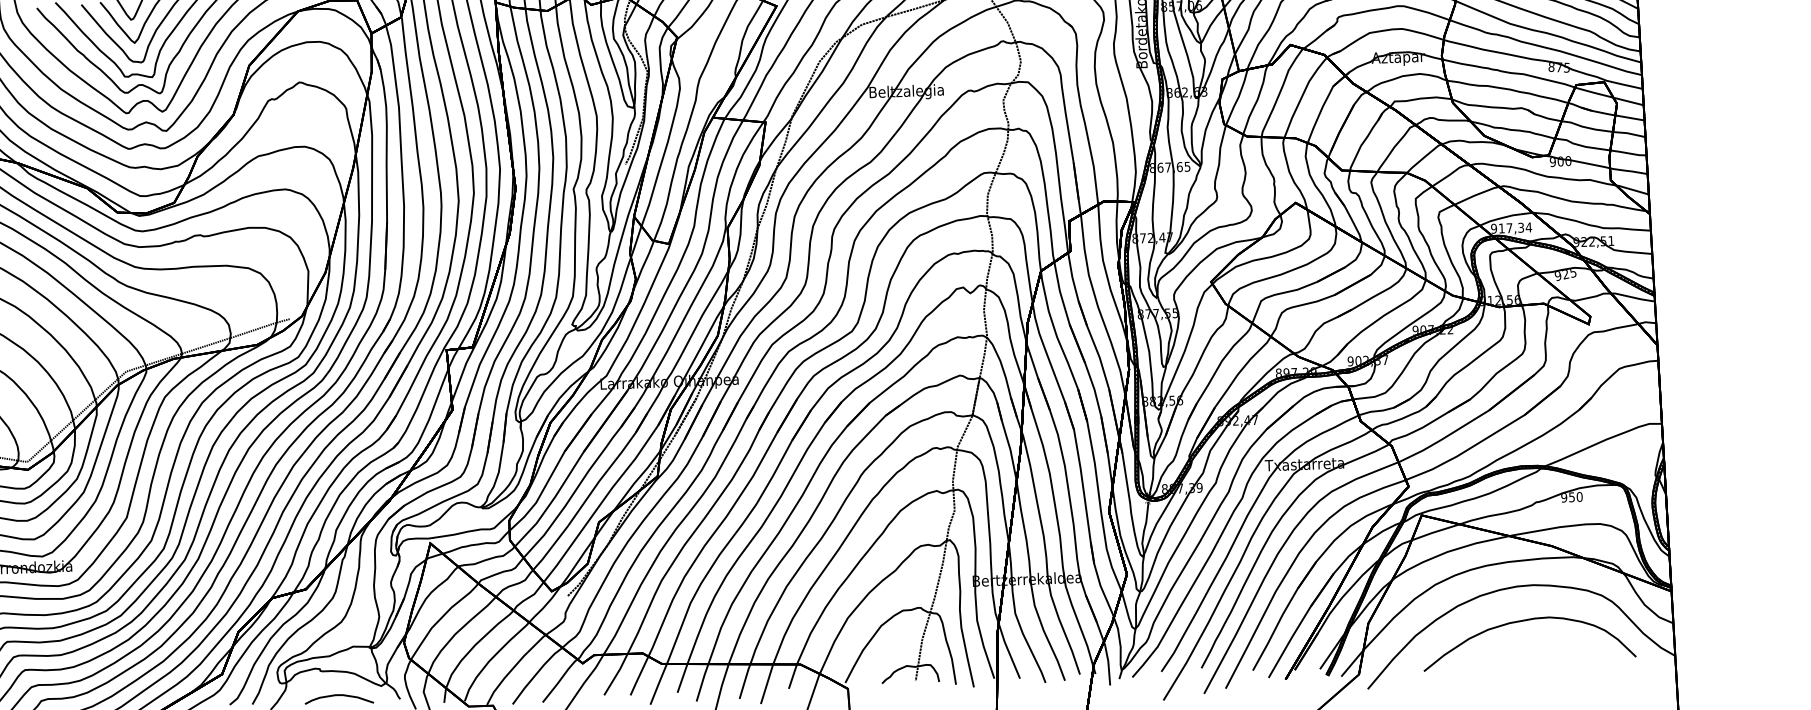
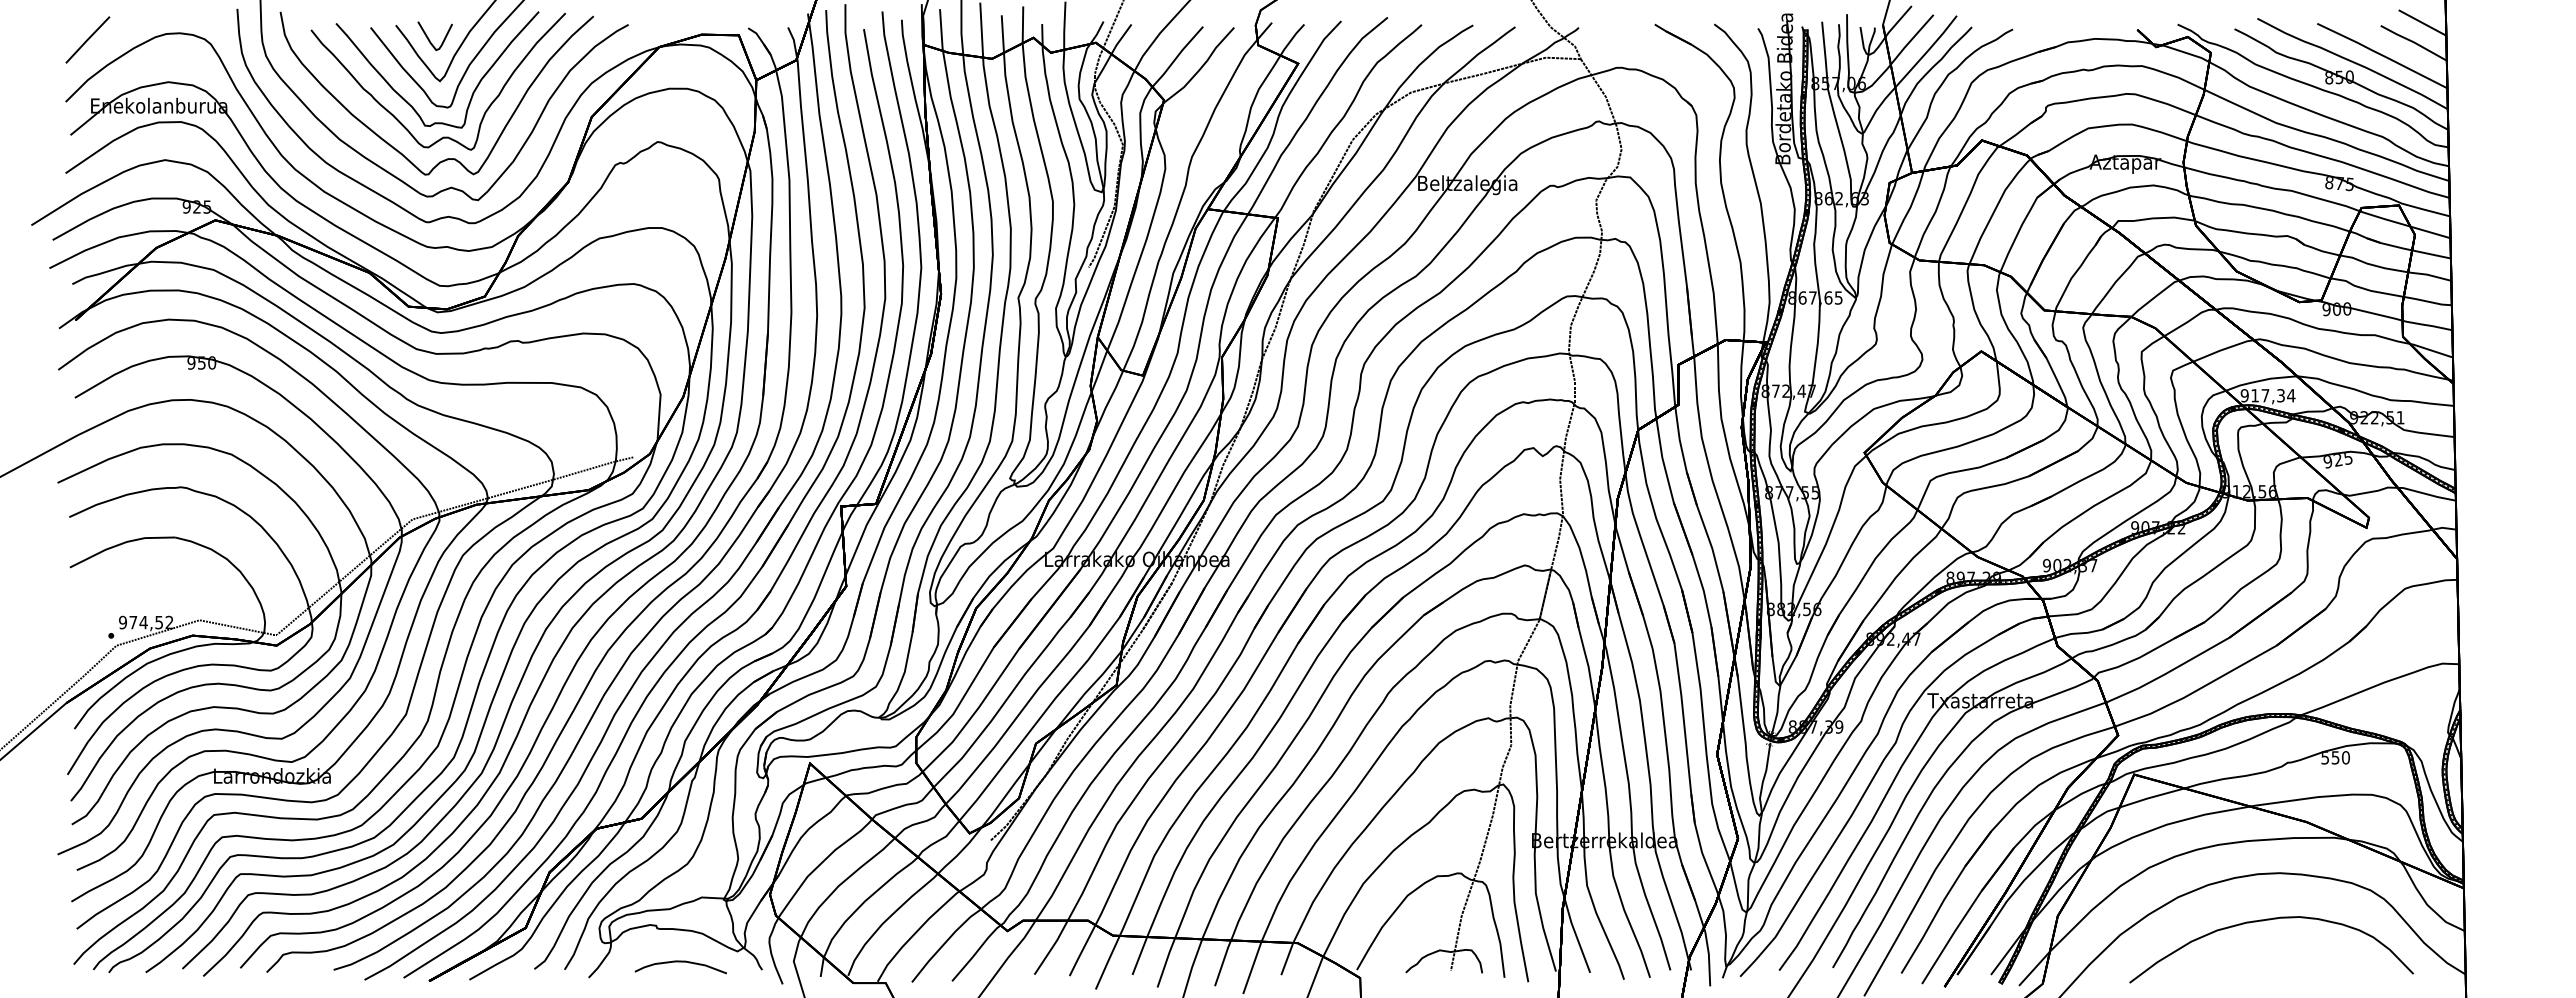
text: (1564, 497) -> (2325, 757), 950 -> 550

